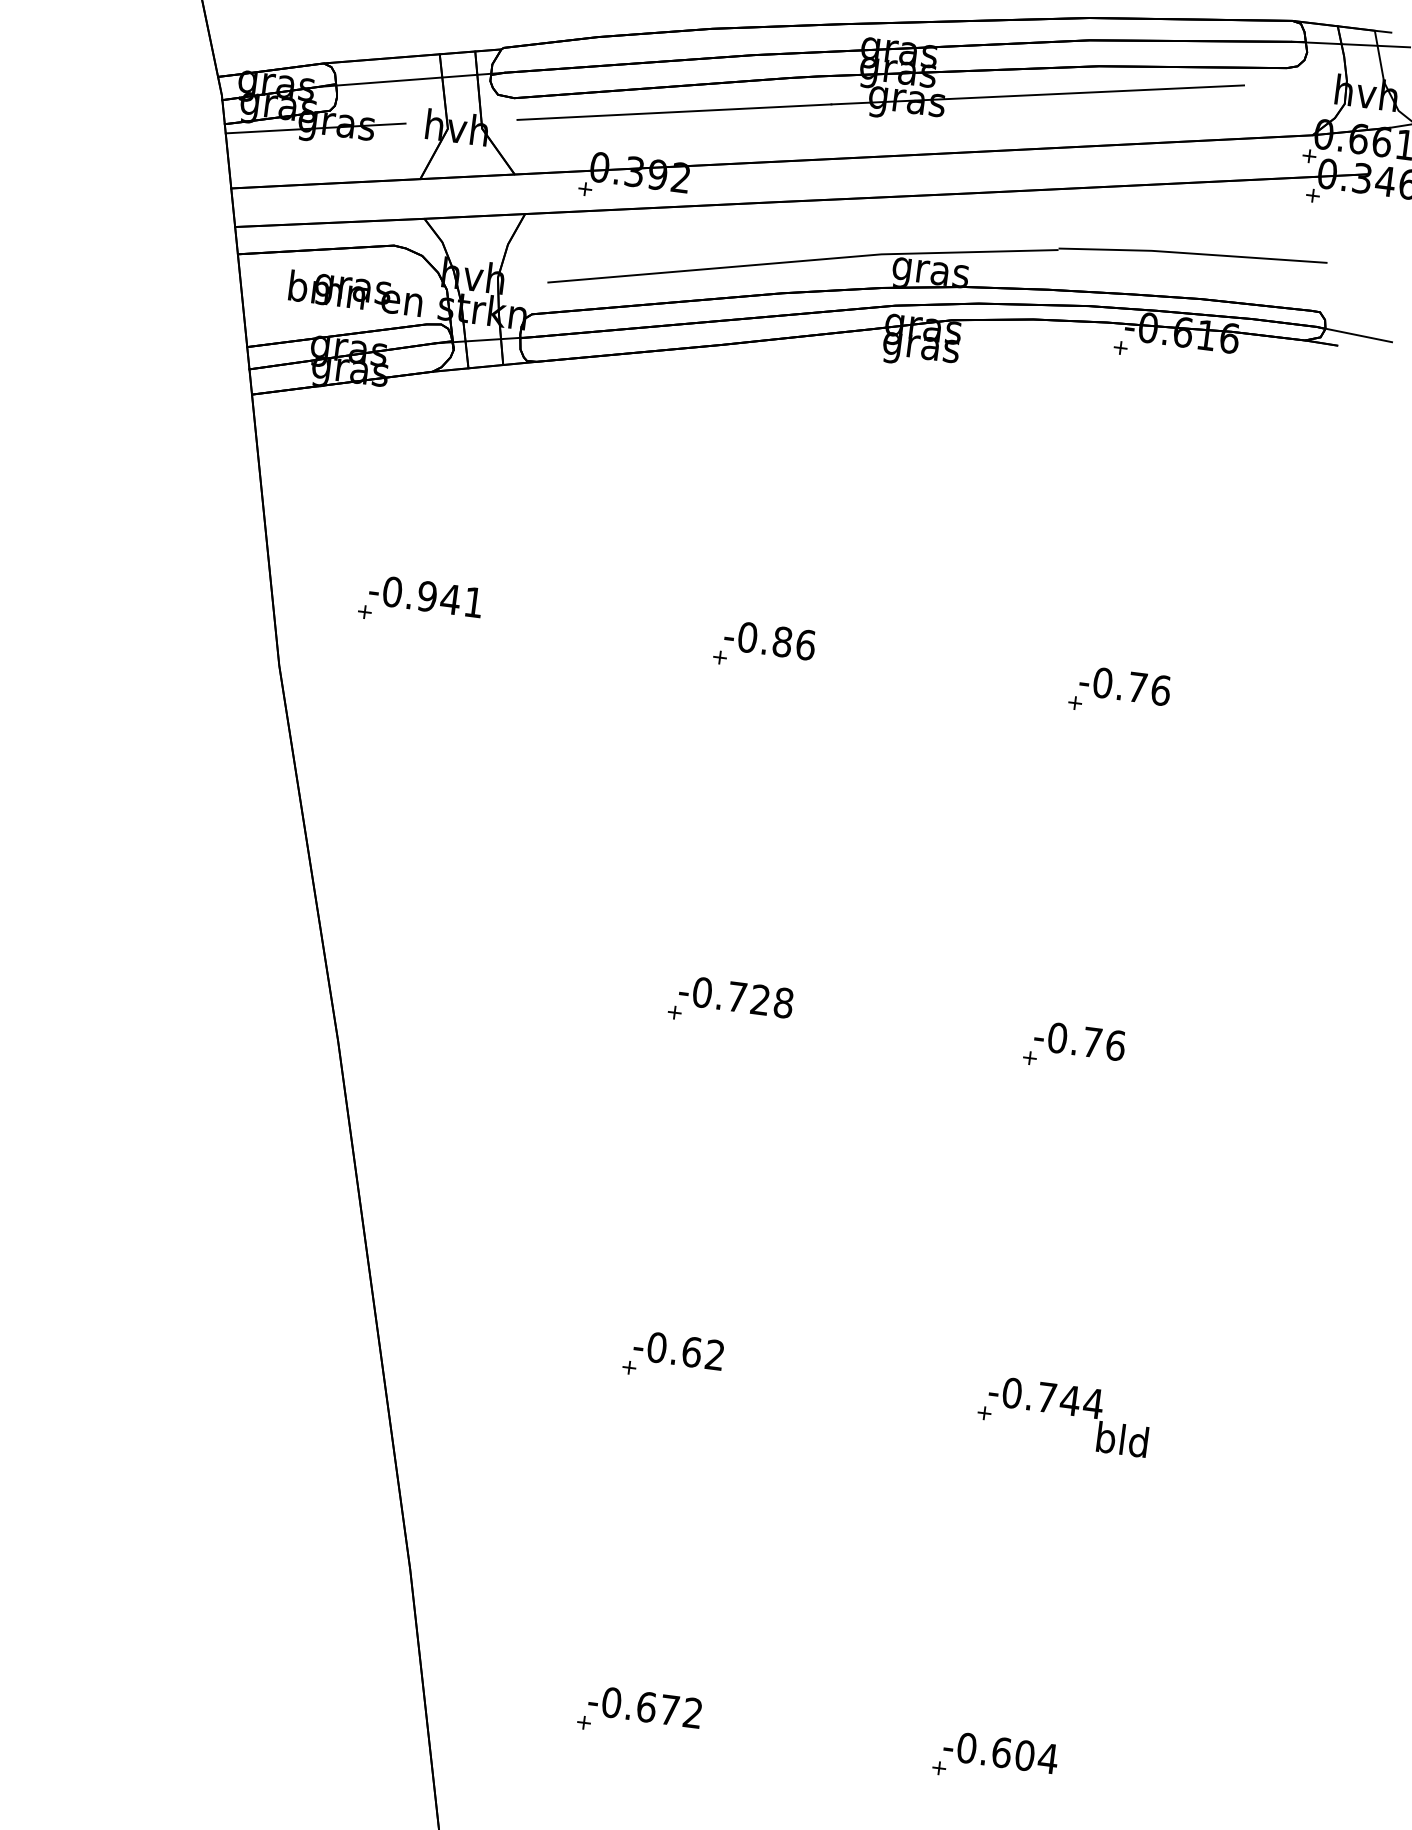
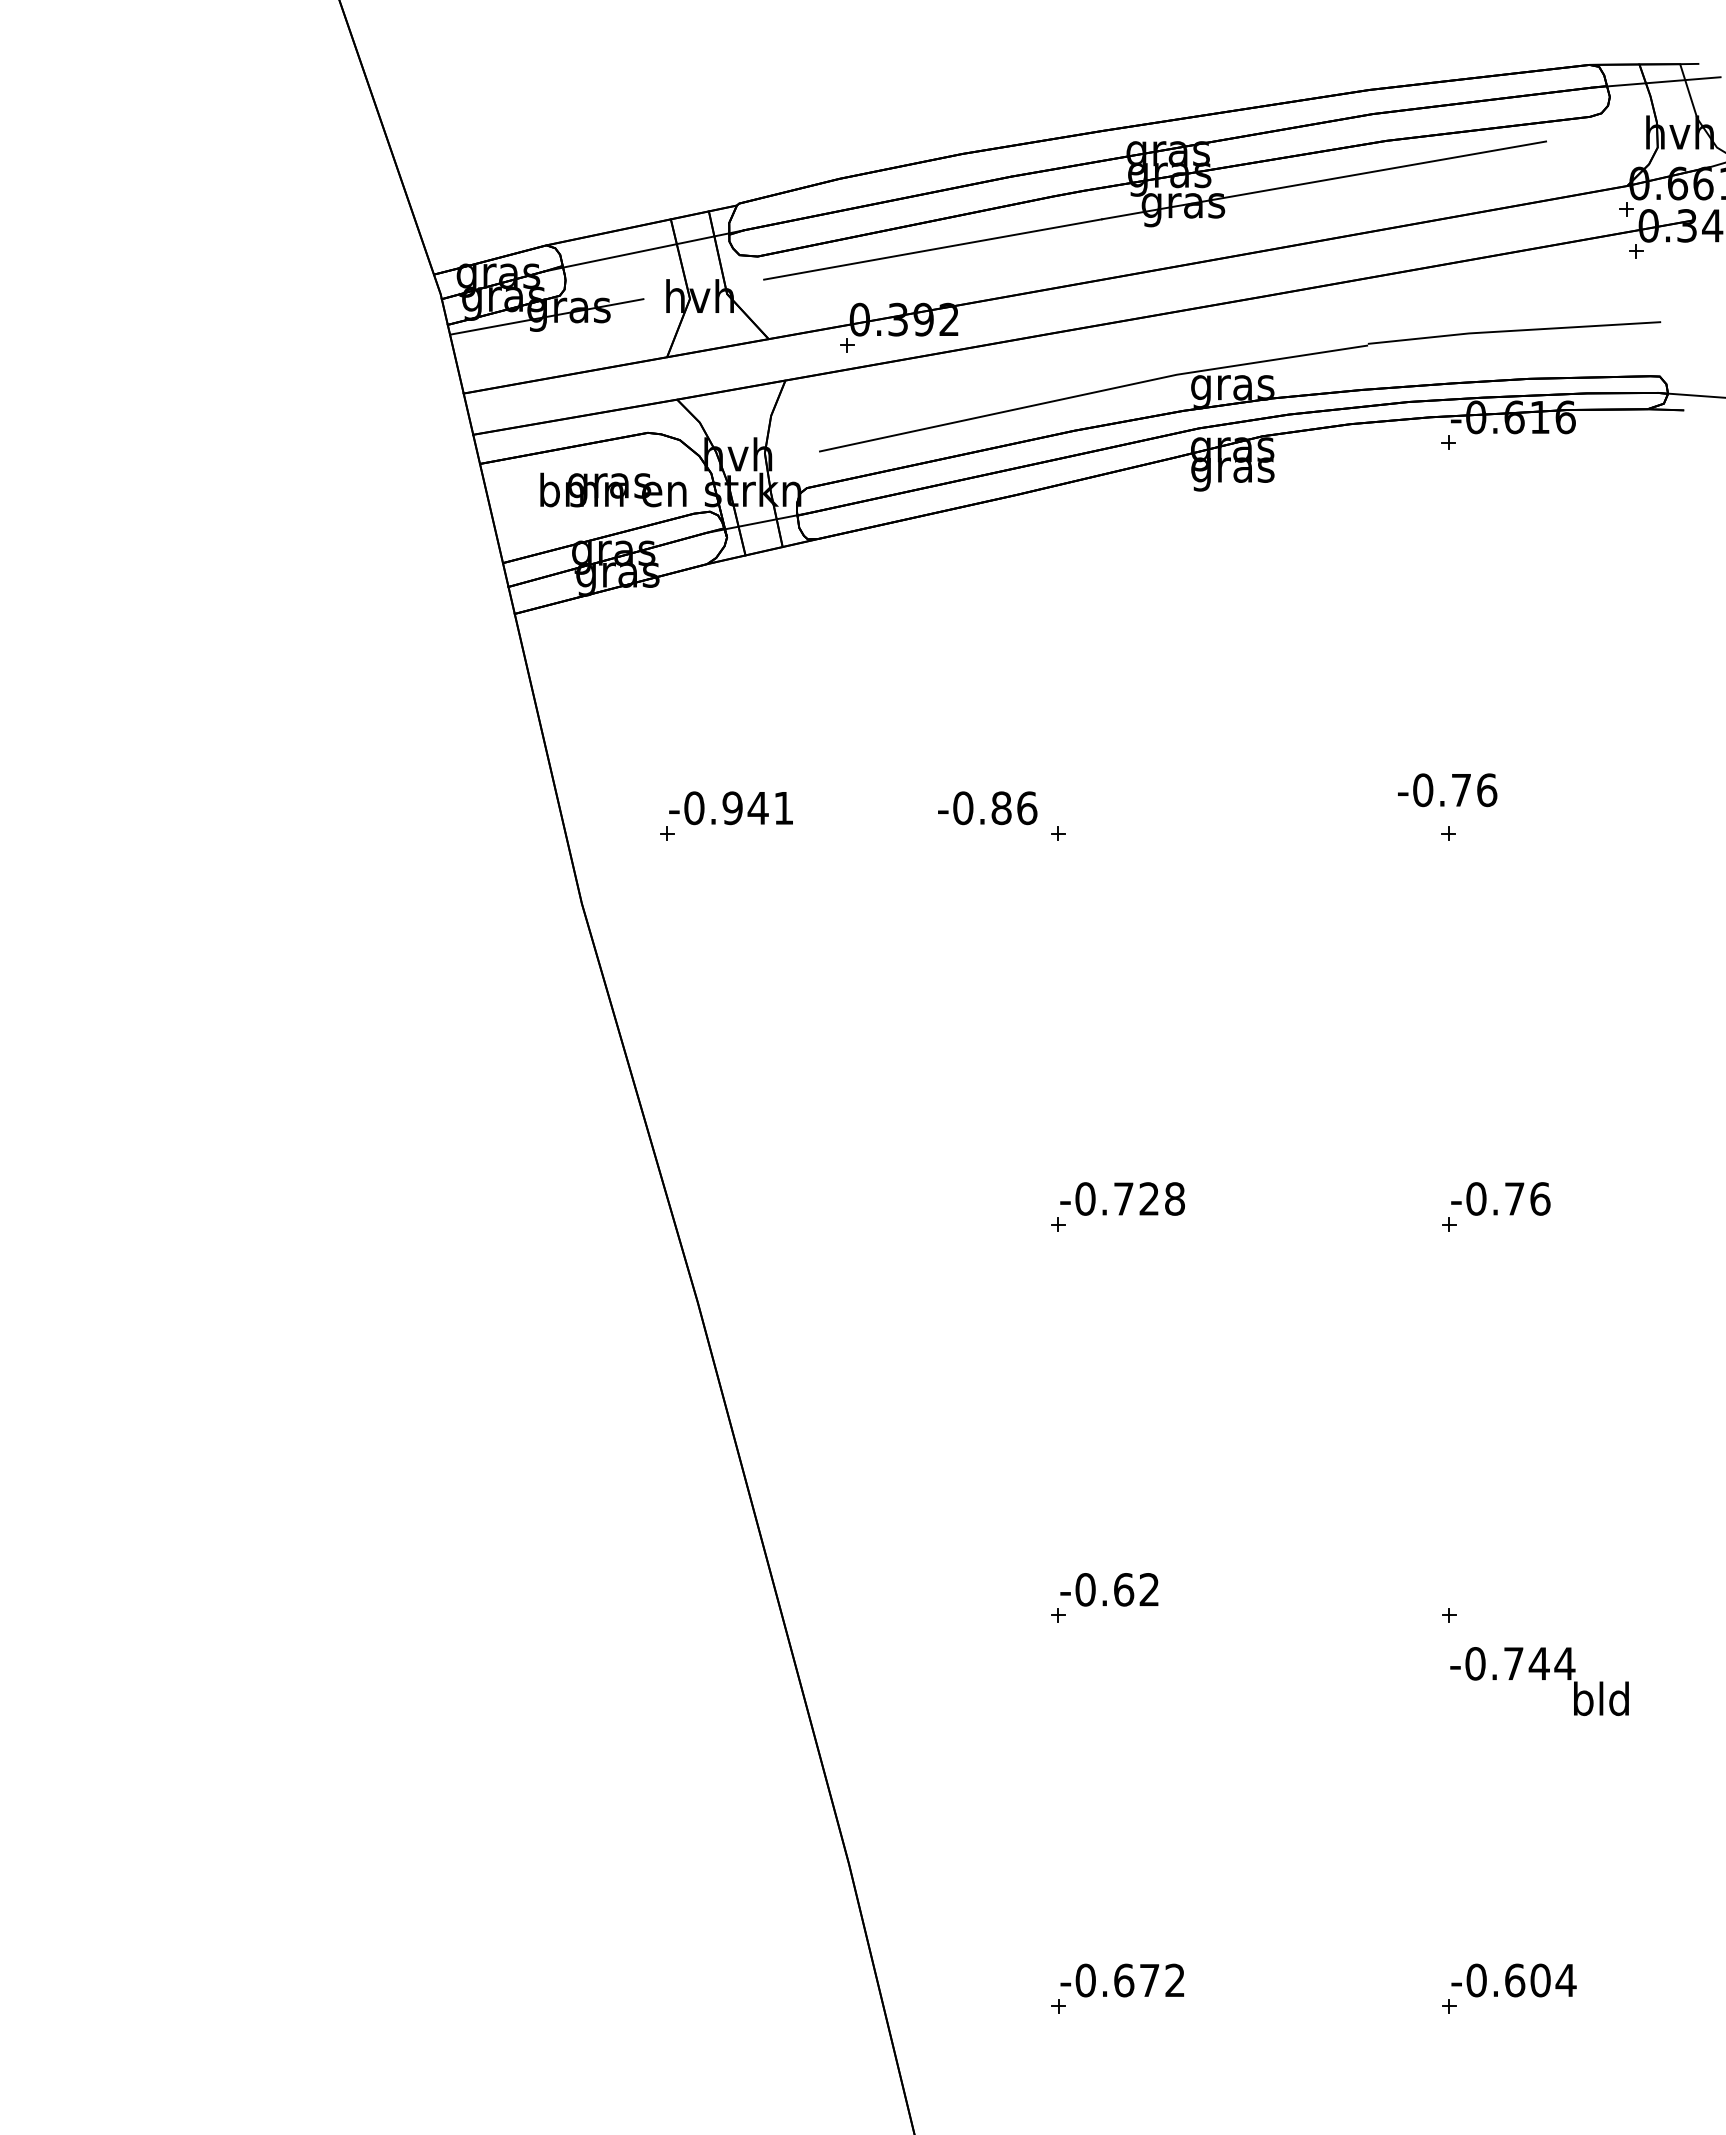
text: (769, 640) -> (987, 808), moved
text: (1124, 686) -> (1447, 790), moved
text: (1068, 1416) -> (1539, 1681), moved

